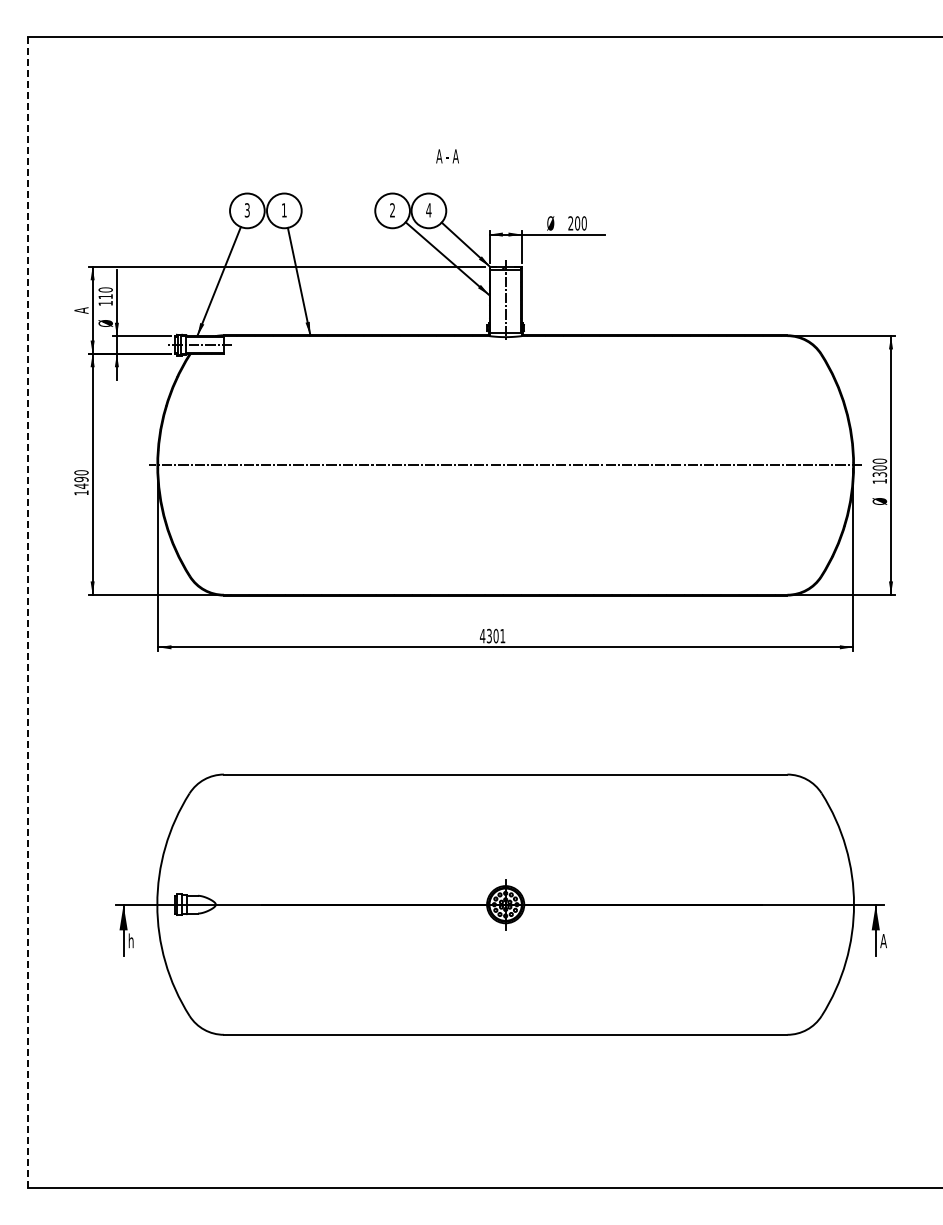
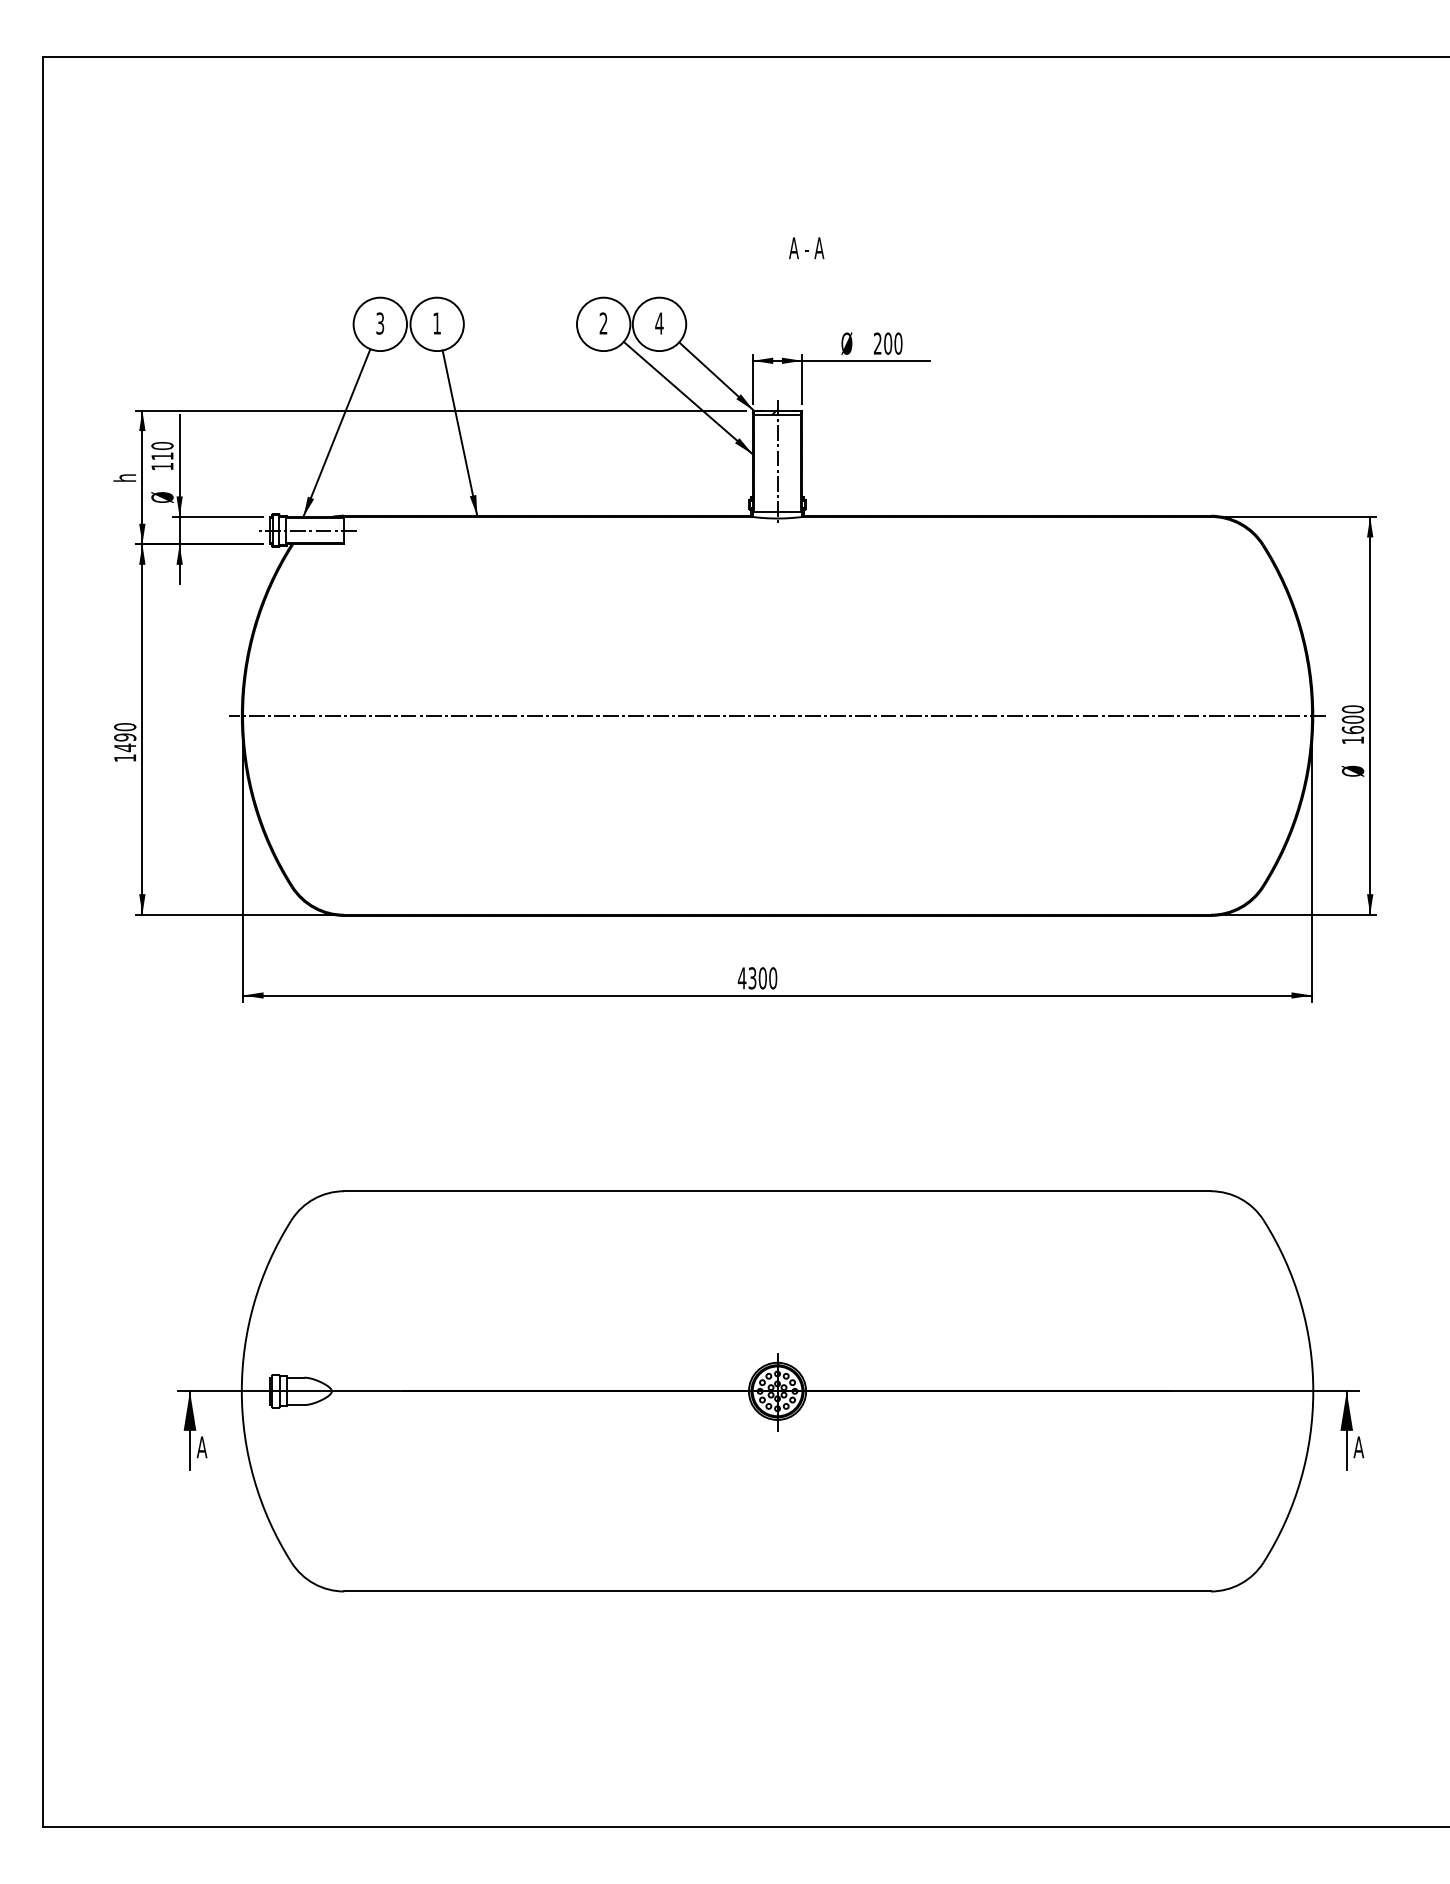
text: (447, 156) -> (806, 248), moved
text: (80, 310) -> (123, 477), A -> h
text: (879, 474) -> (1352, 729), 1300 -> 1600
line: (28, 612) -> (43, 942), dashed -> solid
text: (502, 635) -> (772, 977), 4301 -> 4300
text: (131, 940) -> (202, 1446), h -> A

